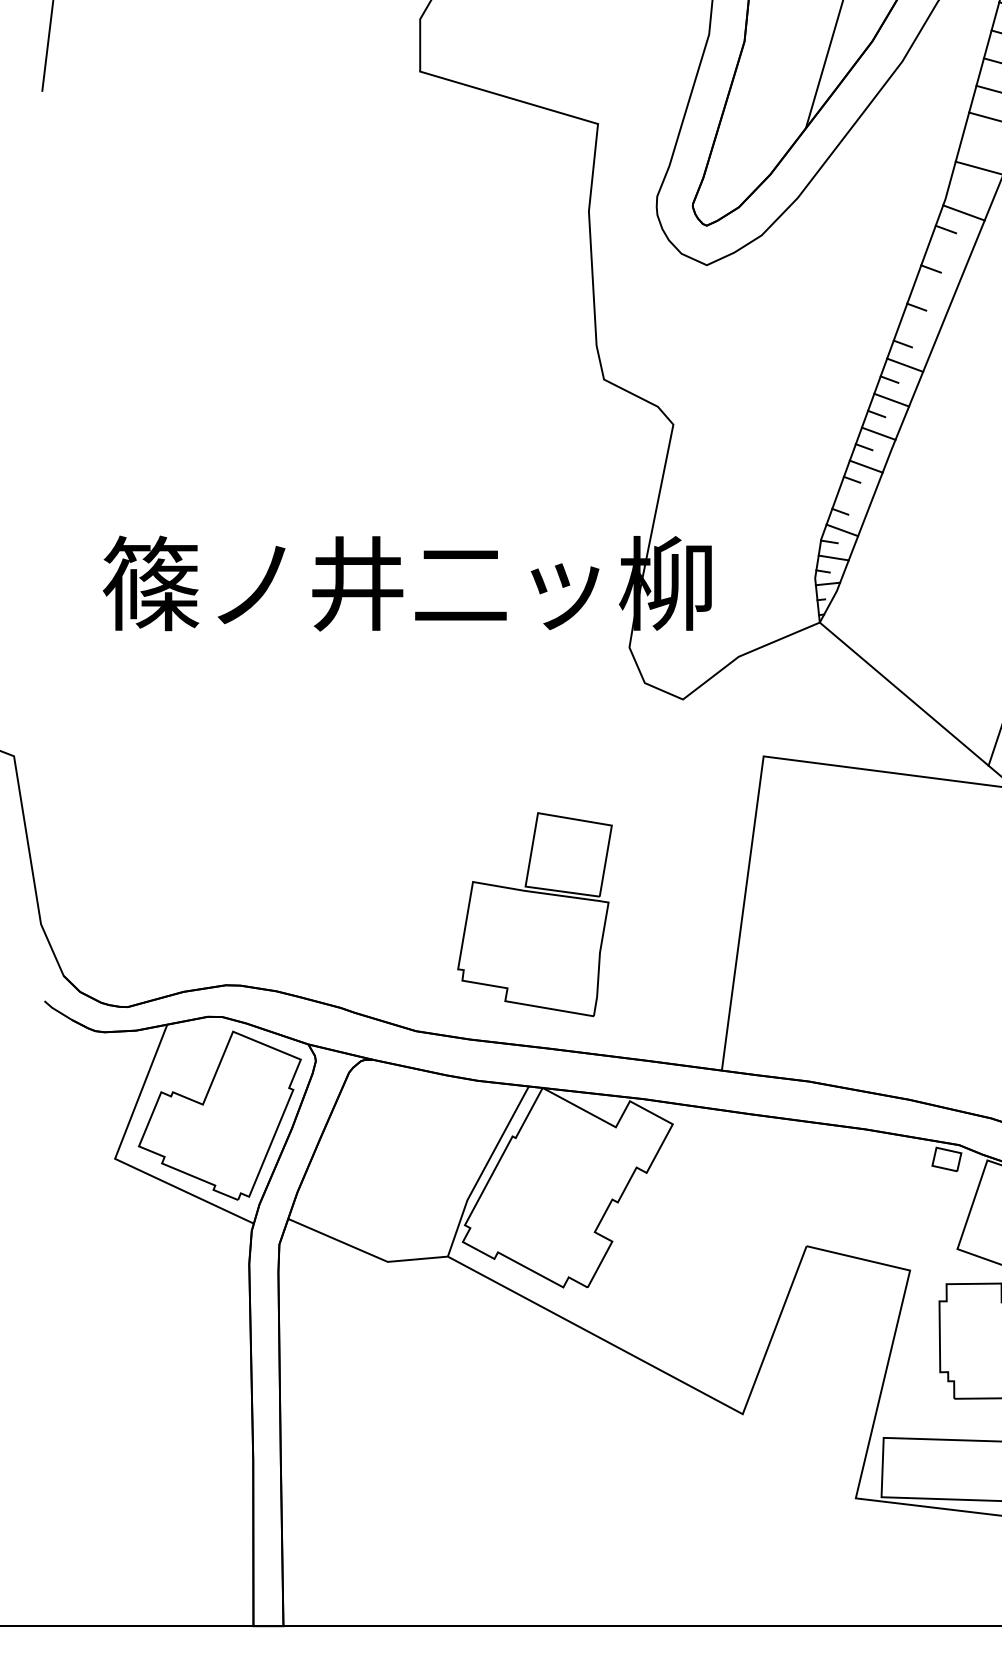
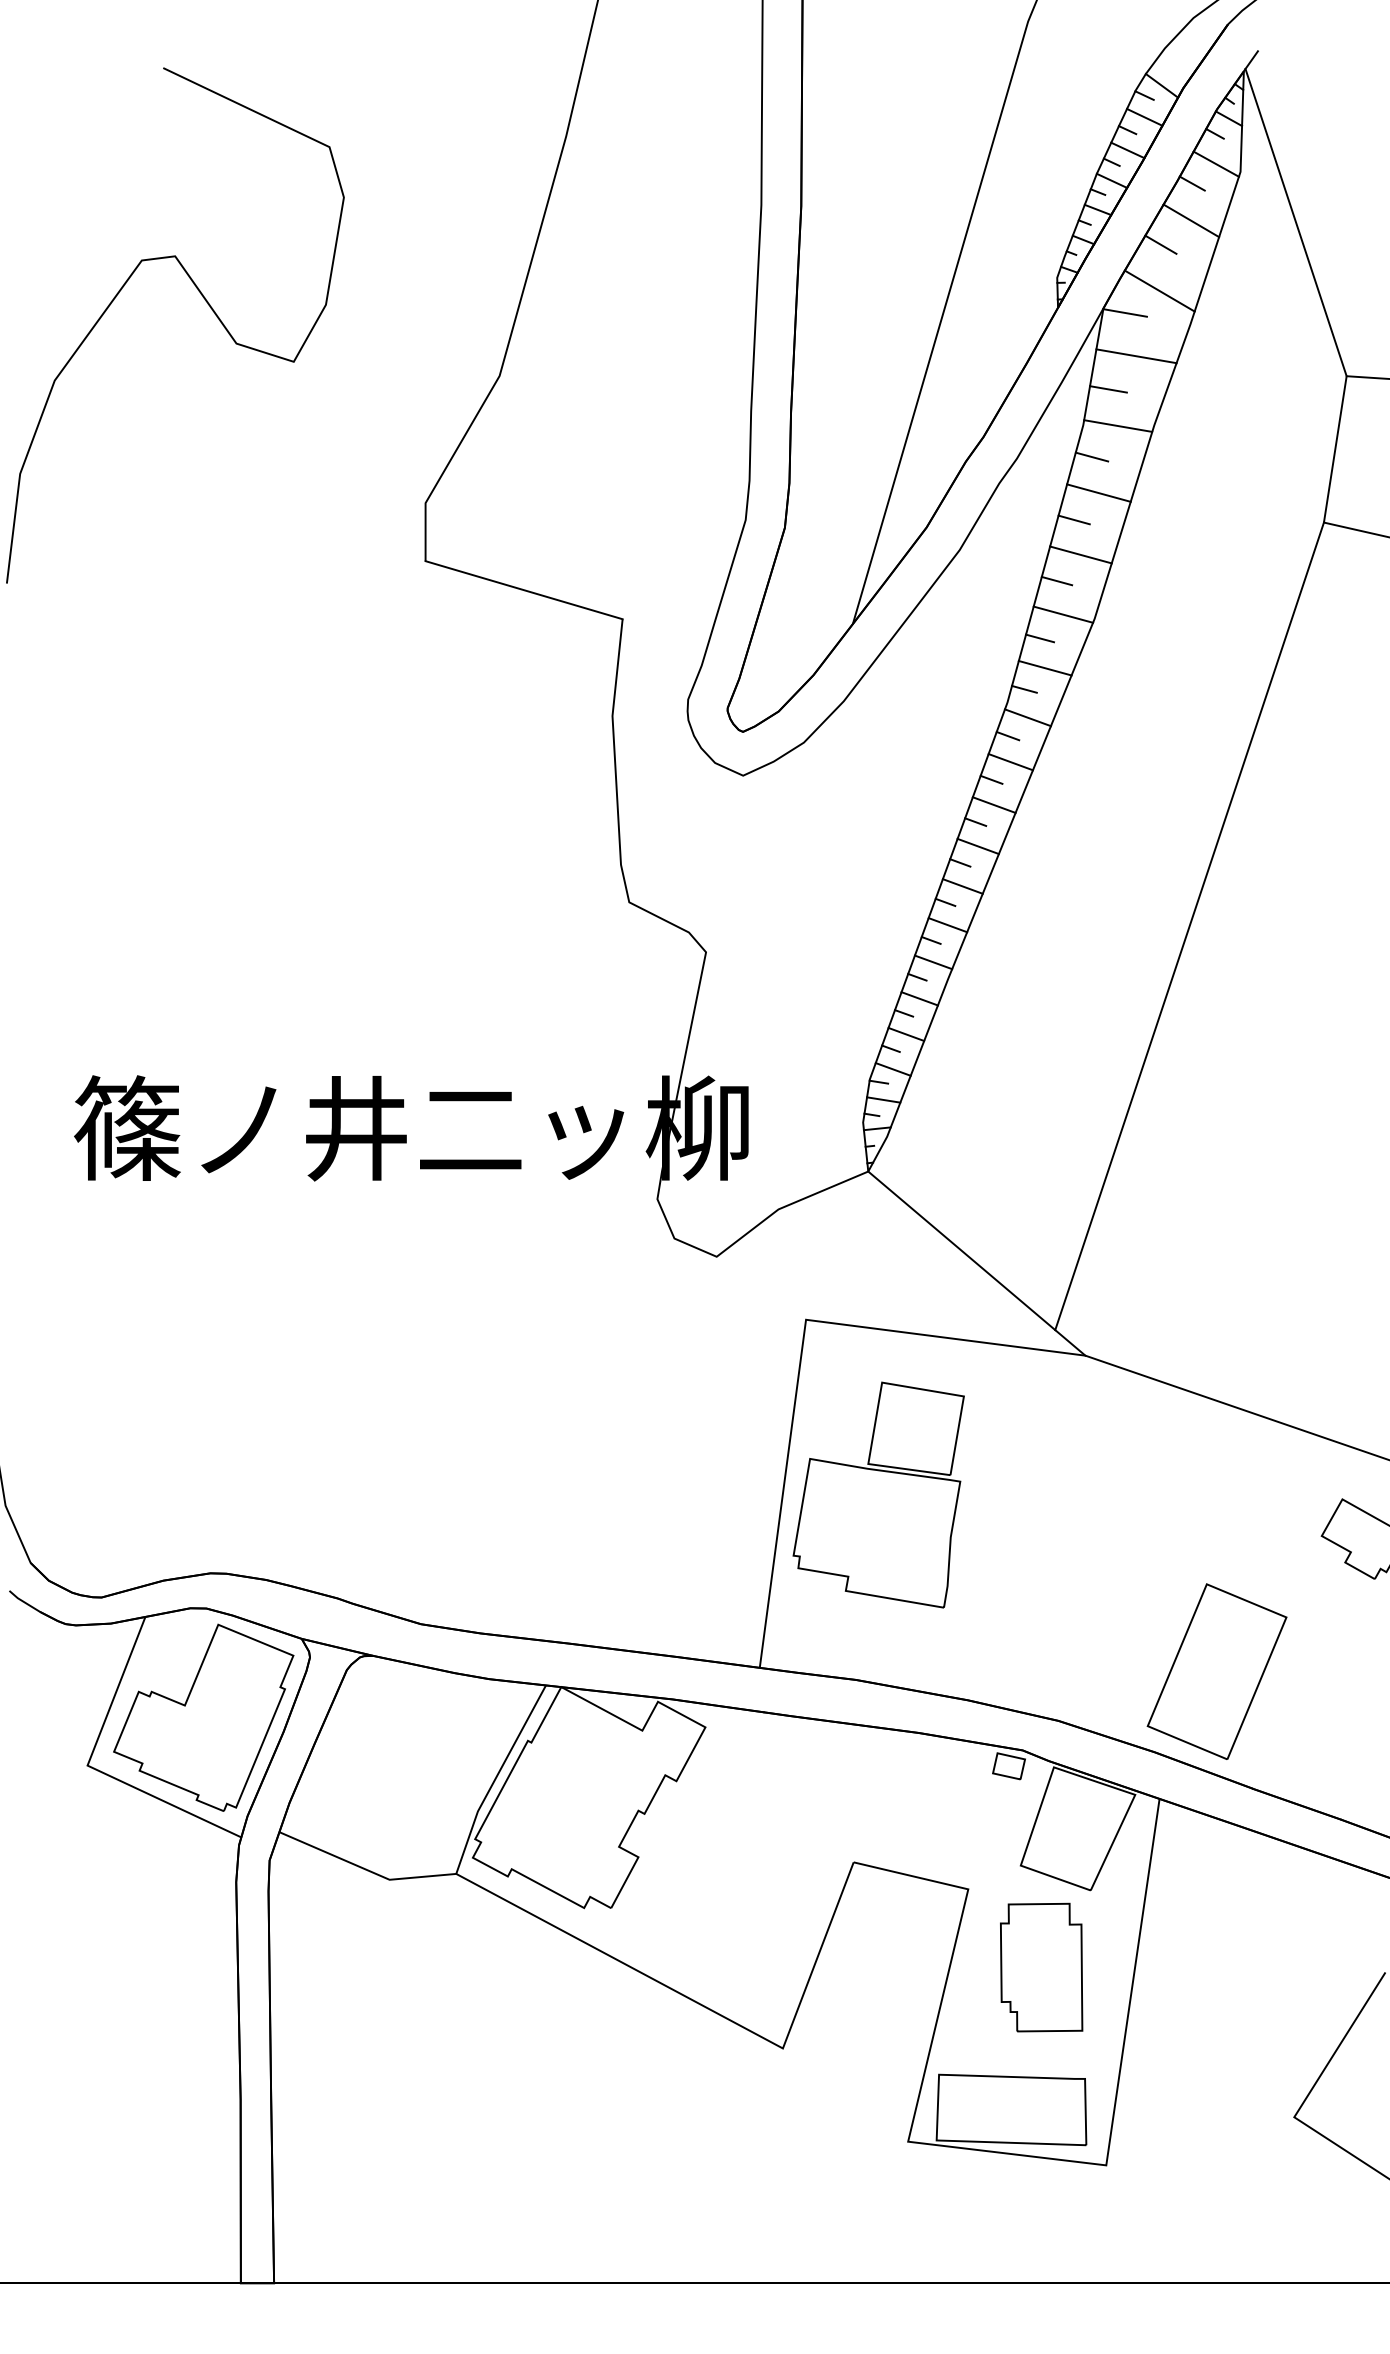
line: (975, 141) -> (1040, 638), added
line: (960, 186) -> (1024, 688), added
line: (948, 253) -> (1010, 762), added
line: (932, 291) -> (993, 804), added
line: (918, 329) -> (977, 846), added
line: (854, 497) -> (906, 1033), added
part: (534, 914) -> (878, 1494), moved

